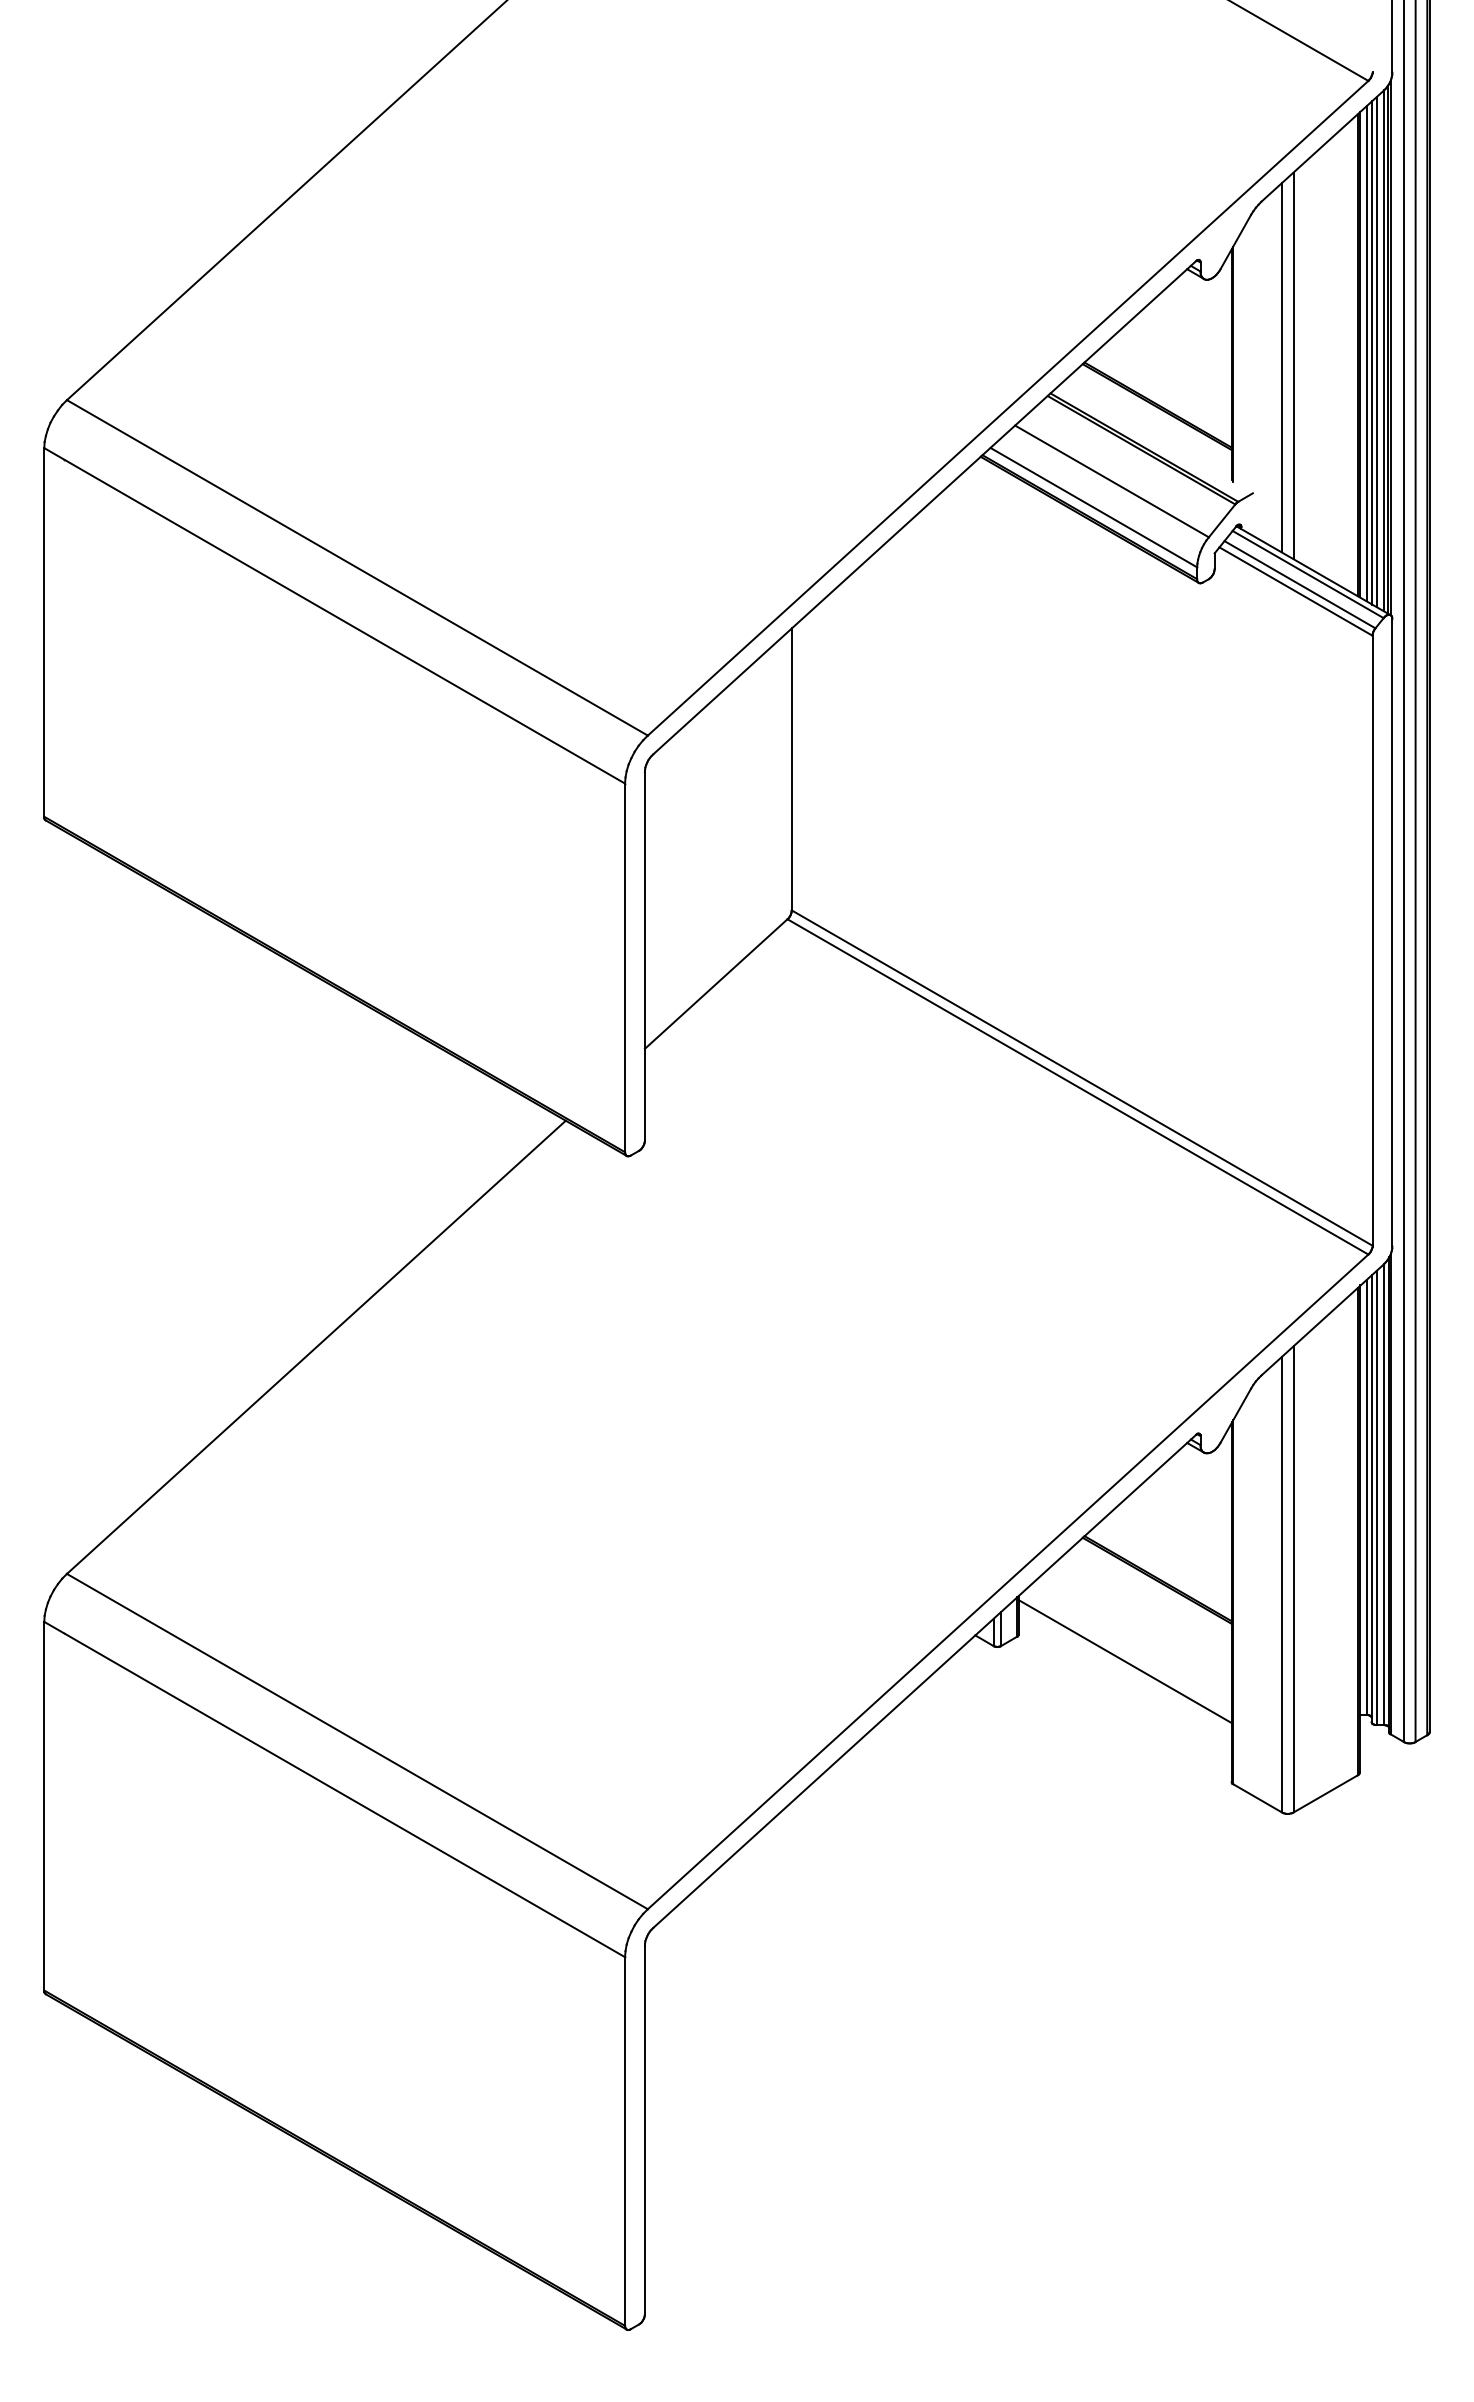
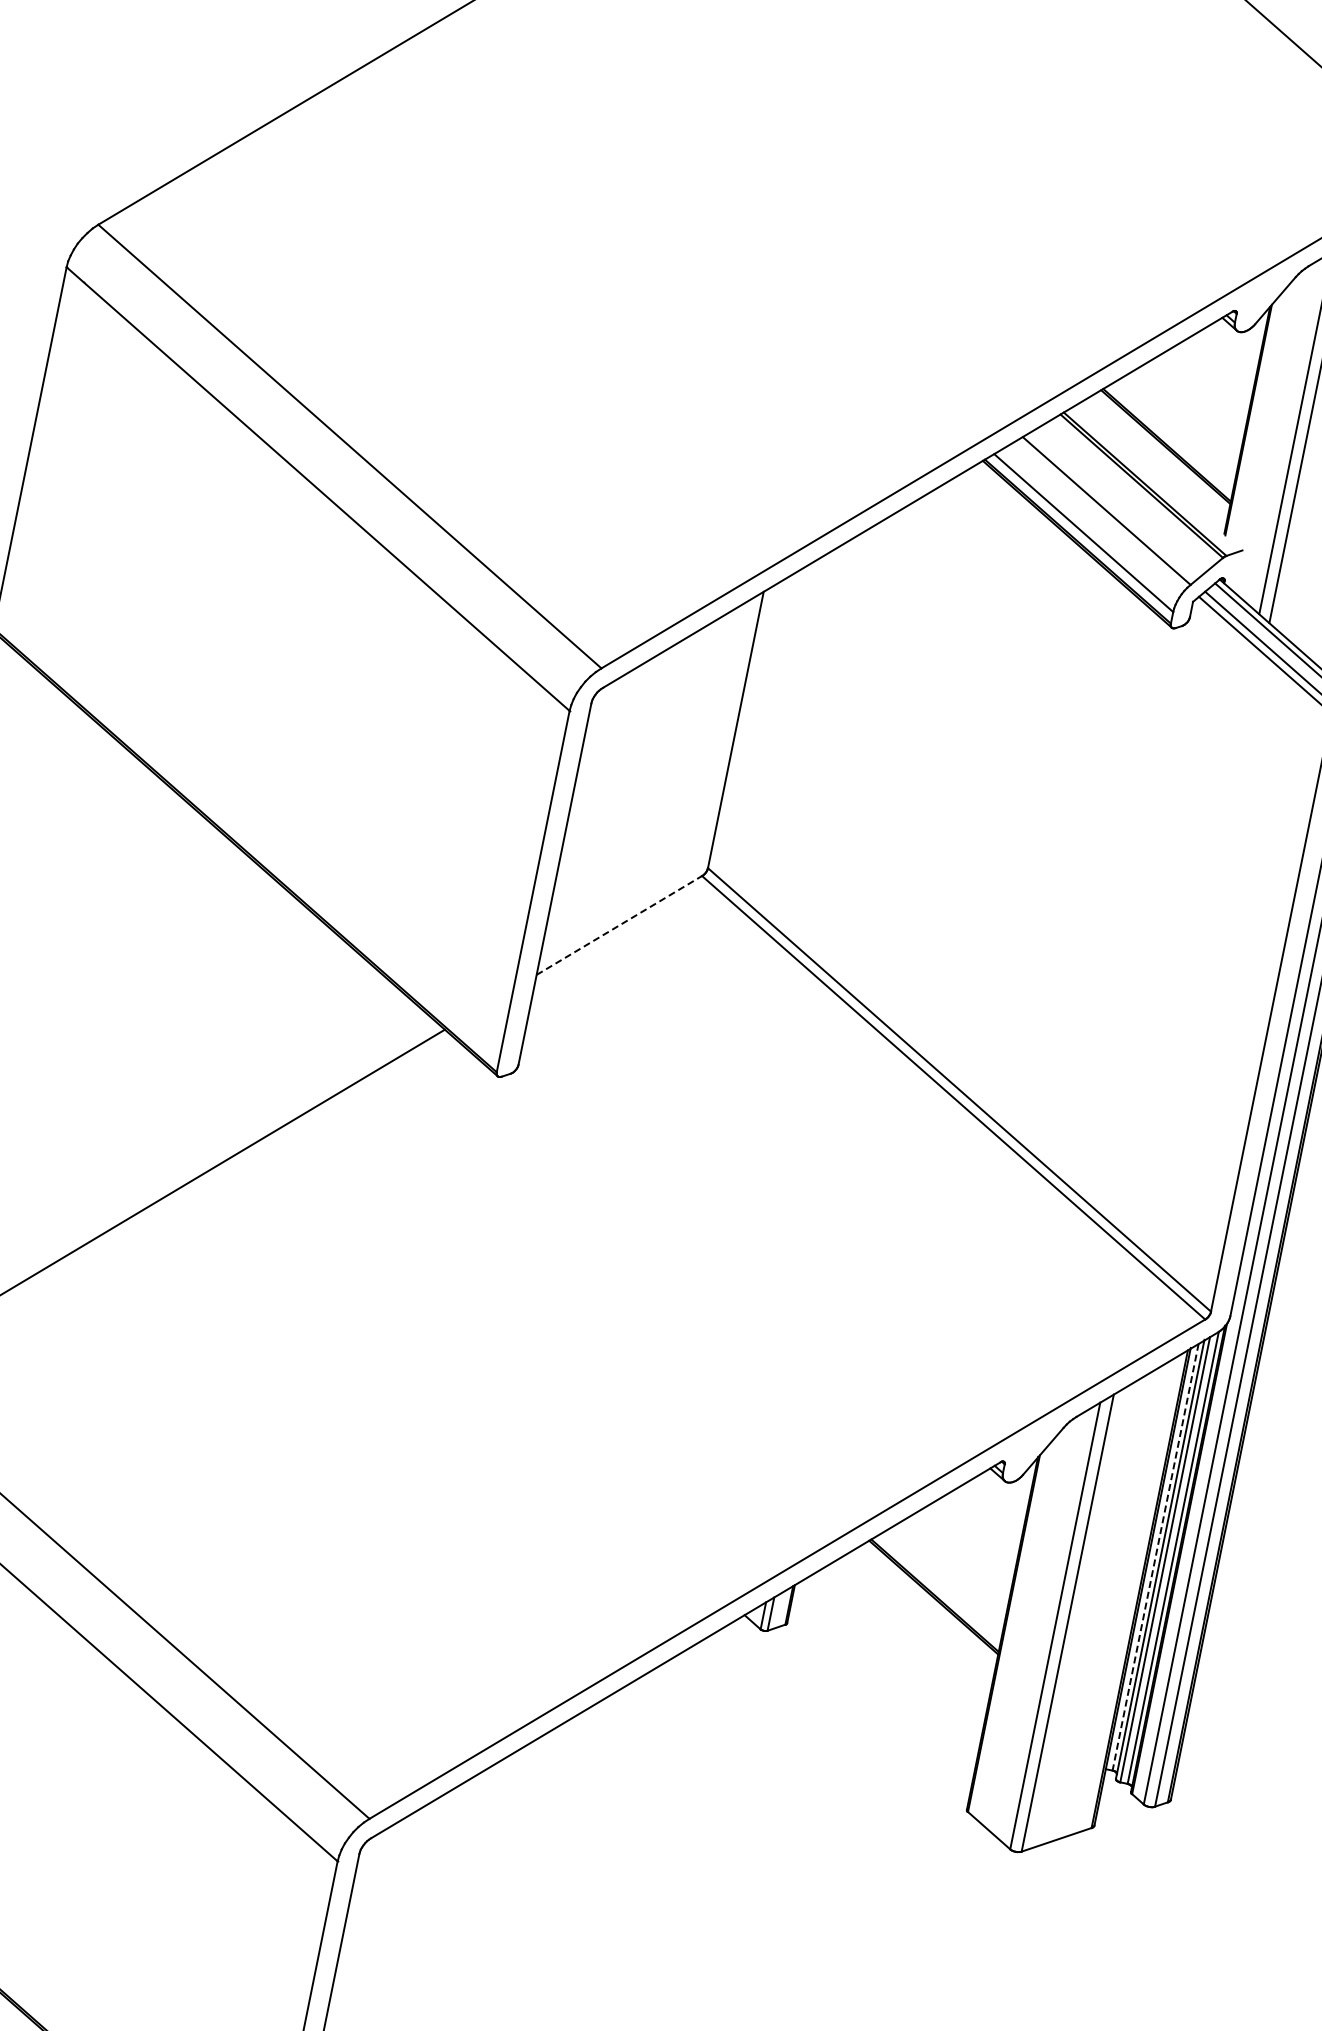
line: (716, 983) -> (619, 924), solid -> dashed
line: (1366, 1497) -> (1155, 1557), solid -> dashed
line: (1124, 1661) -> (885, 1670), removed

